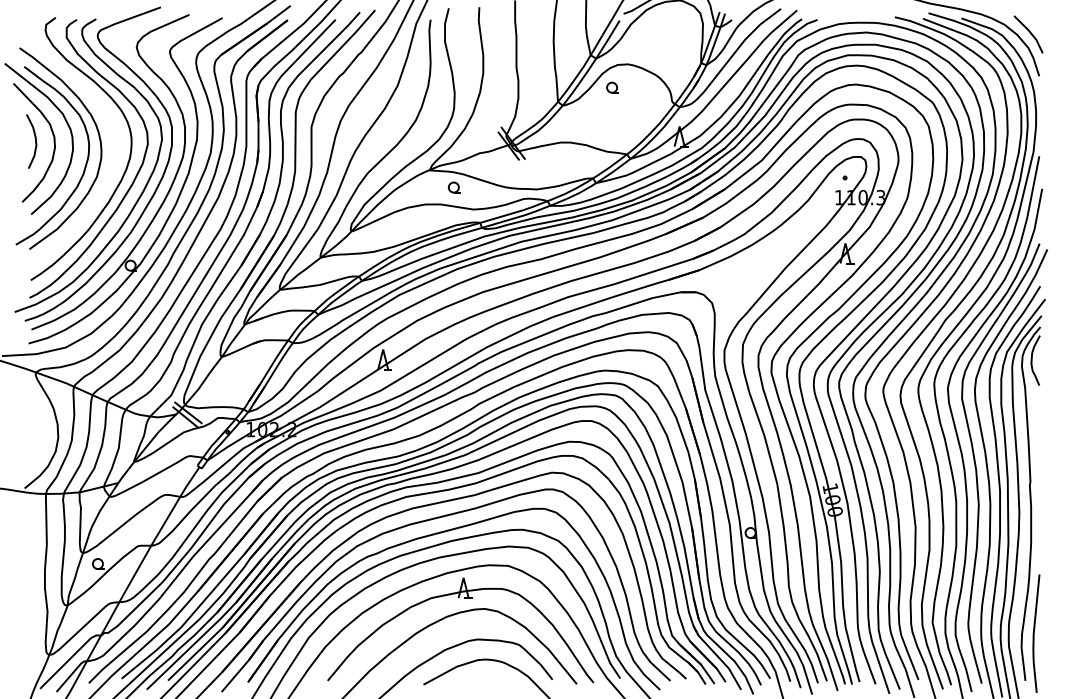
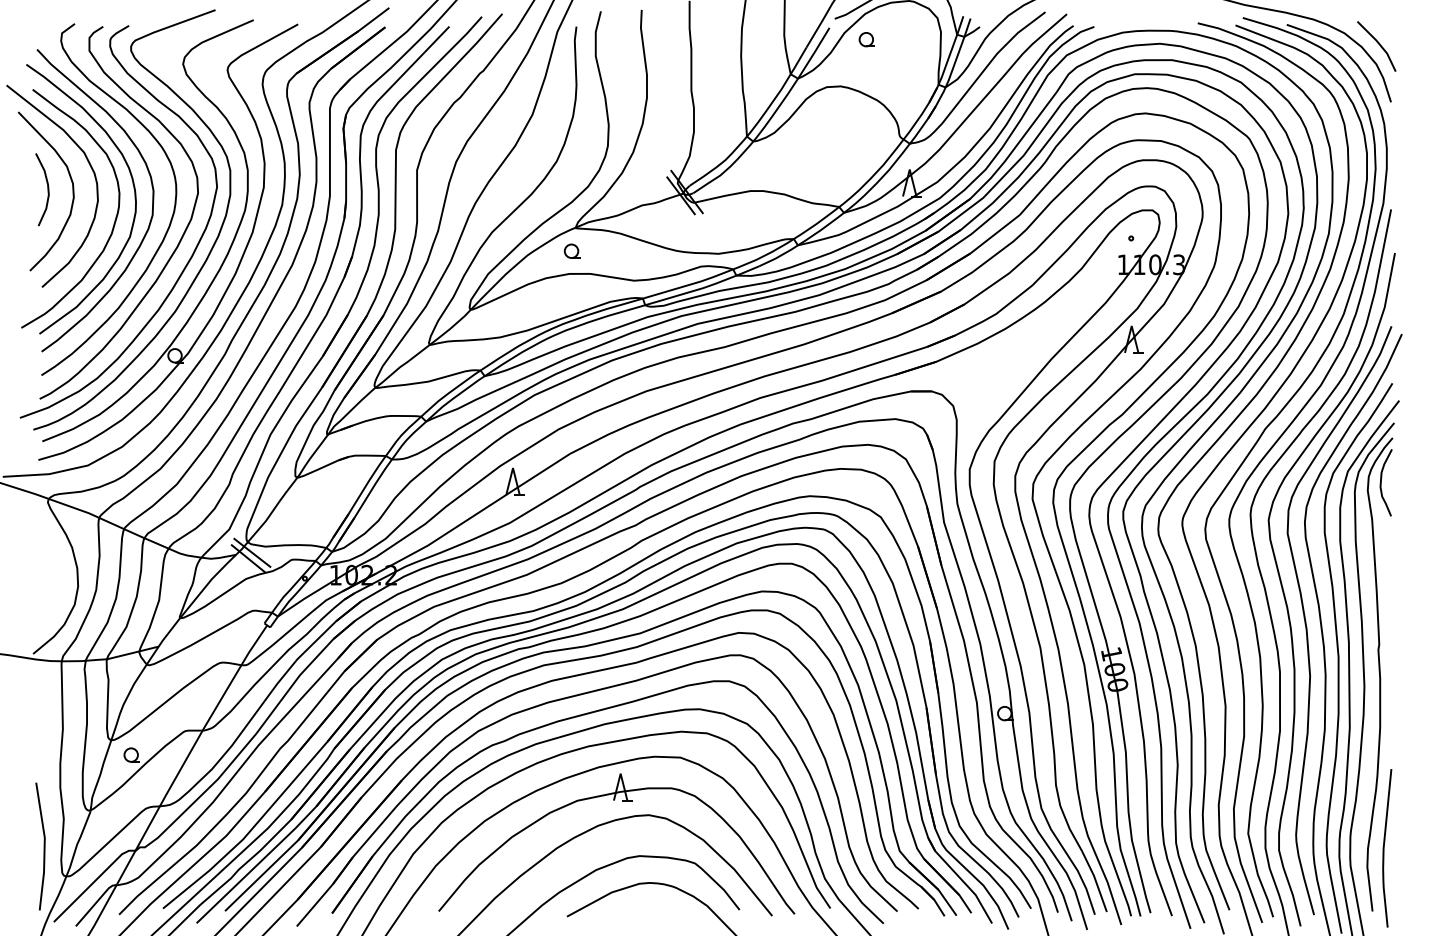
part: (612, 87) -> (866, 39), moved
curve: (113, 149) -> (152, 200), added
part: (453, 186) -> (571, 250), moved
line: (32, 632) -> (43, 846), added

